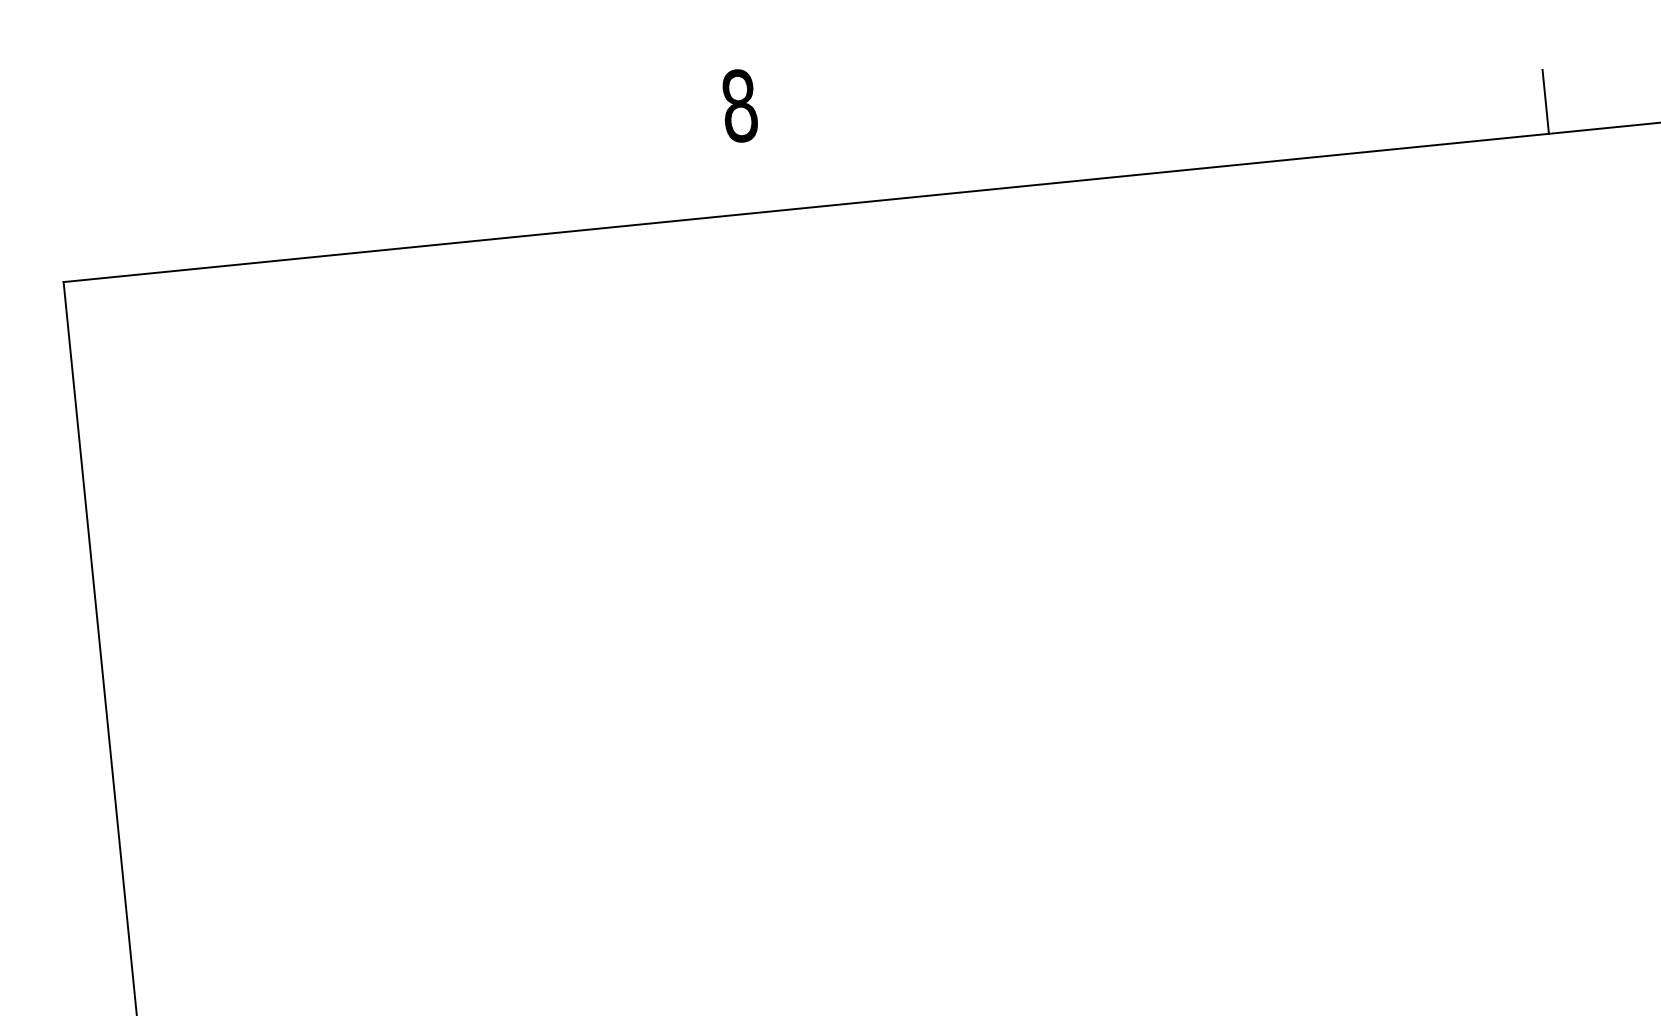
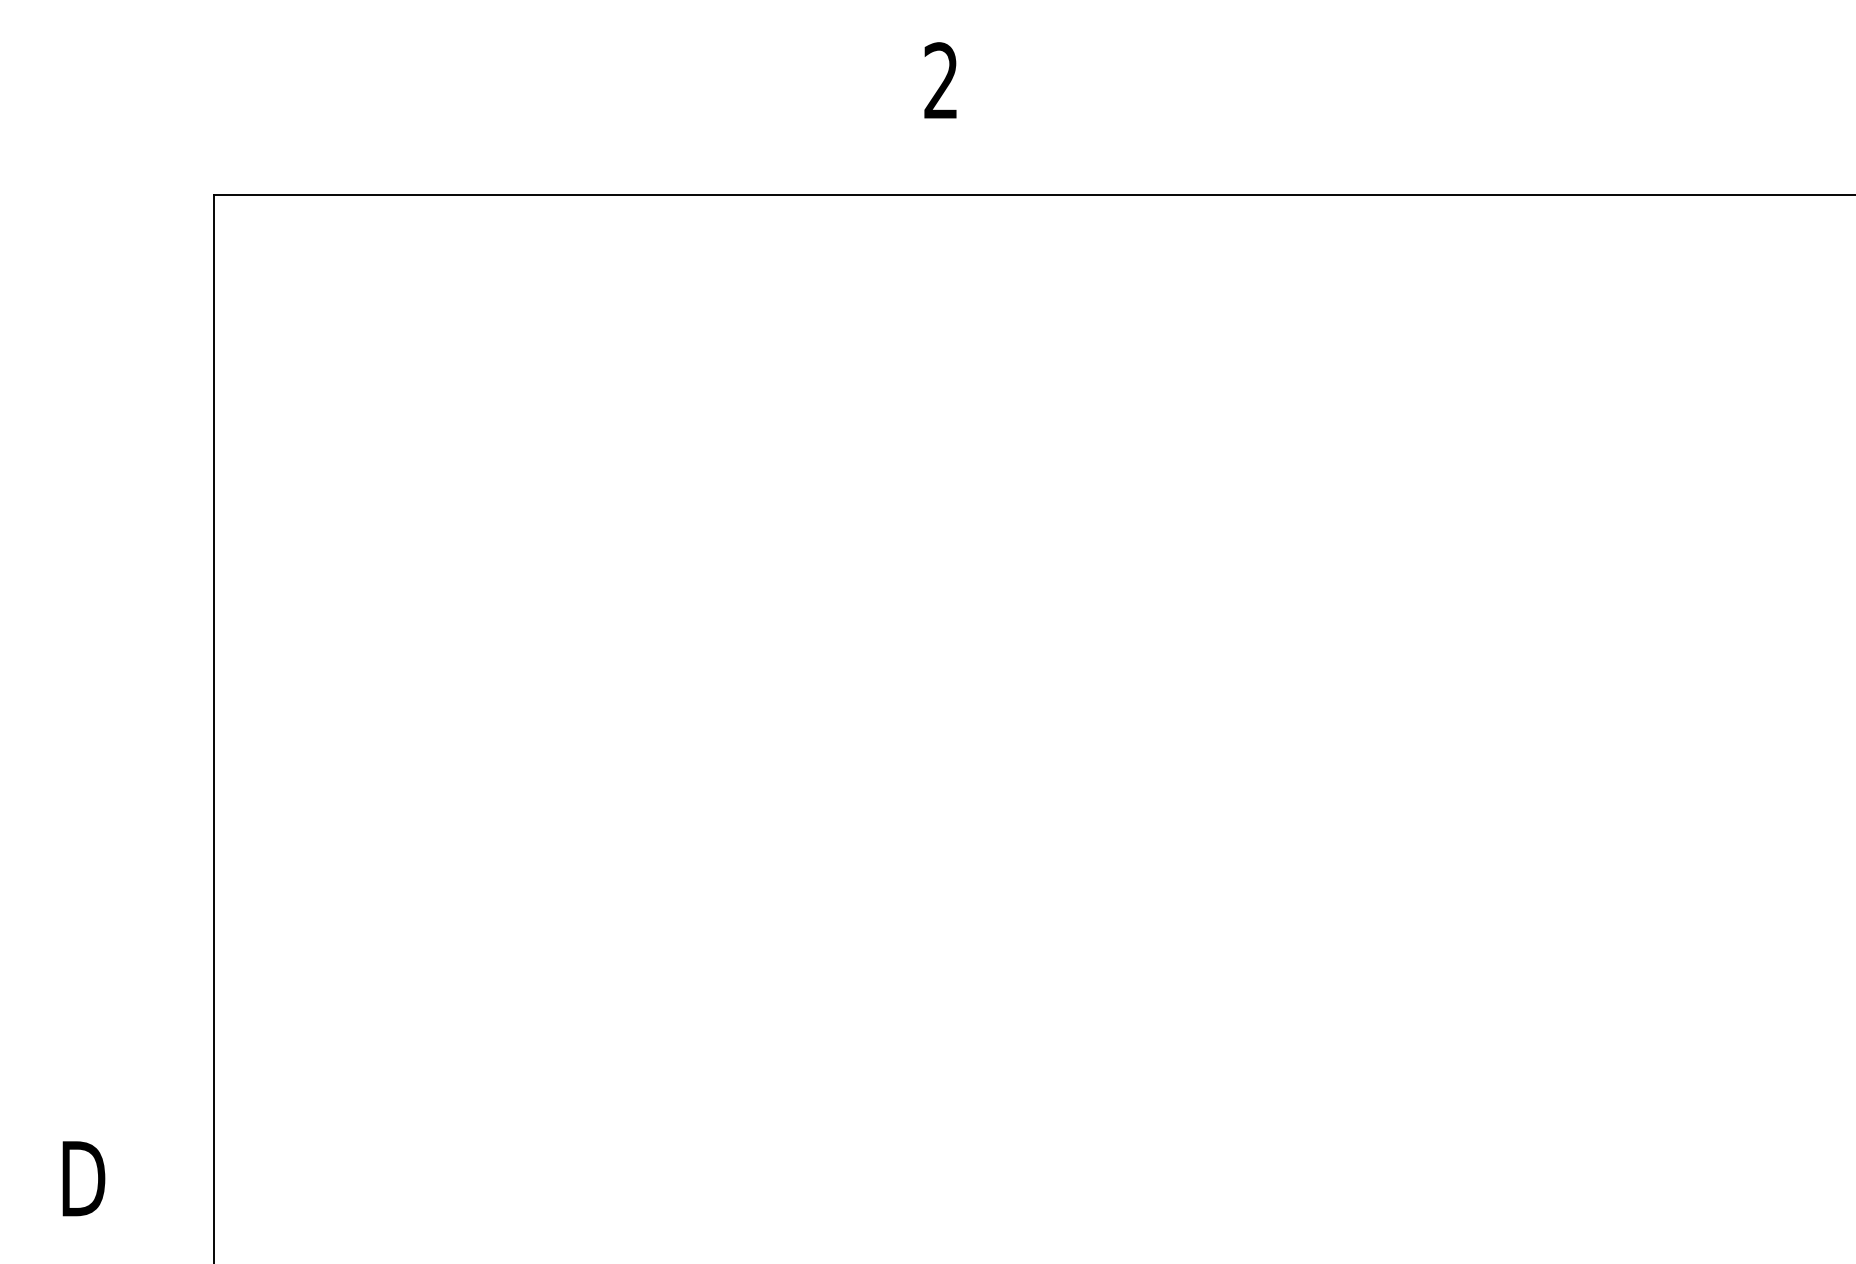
line: (1545, 101) -> (1786, 160), removed
text: (739, 105) -> (941, 80), 8 -> 2

